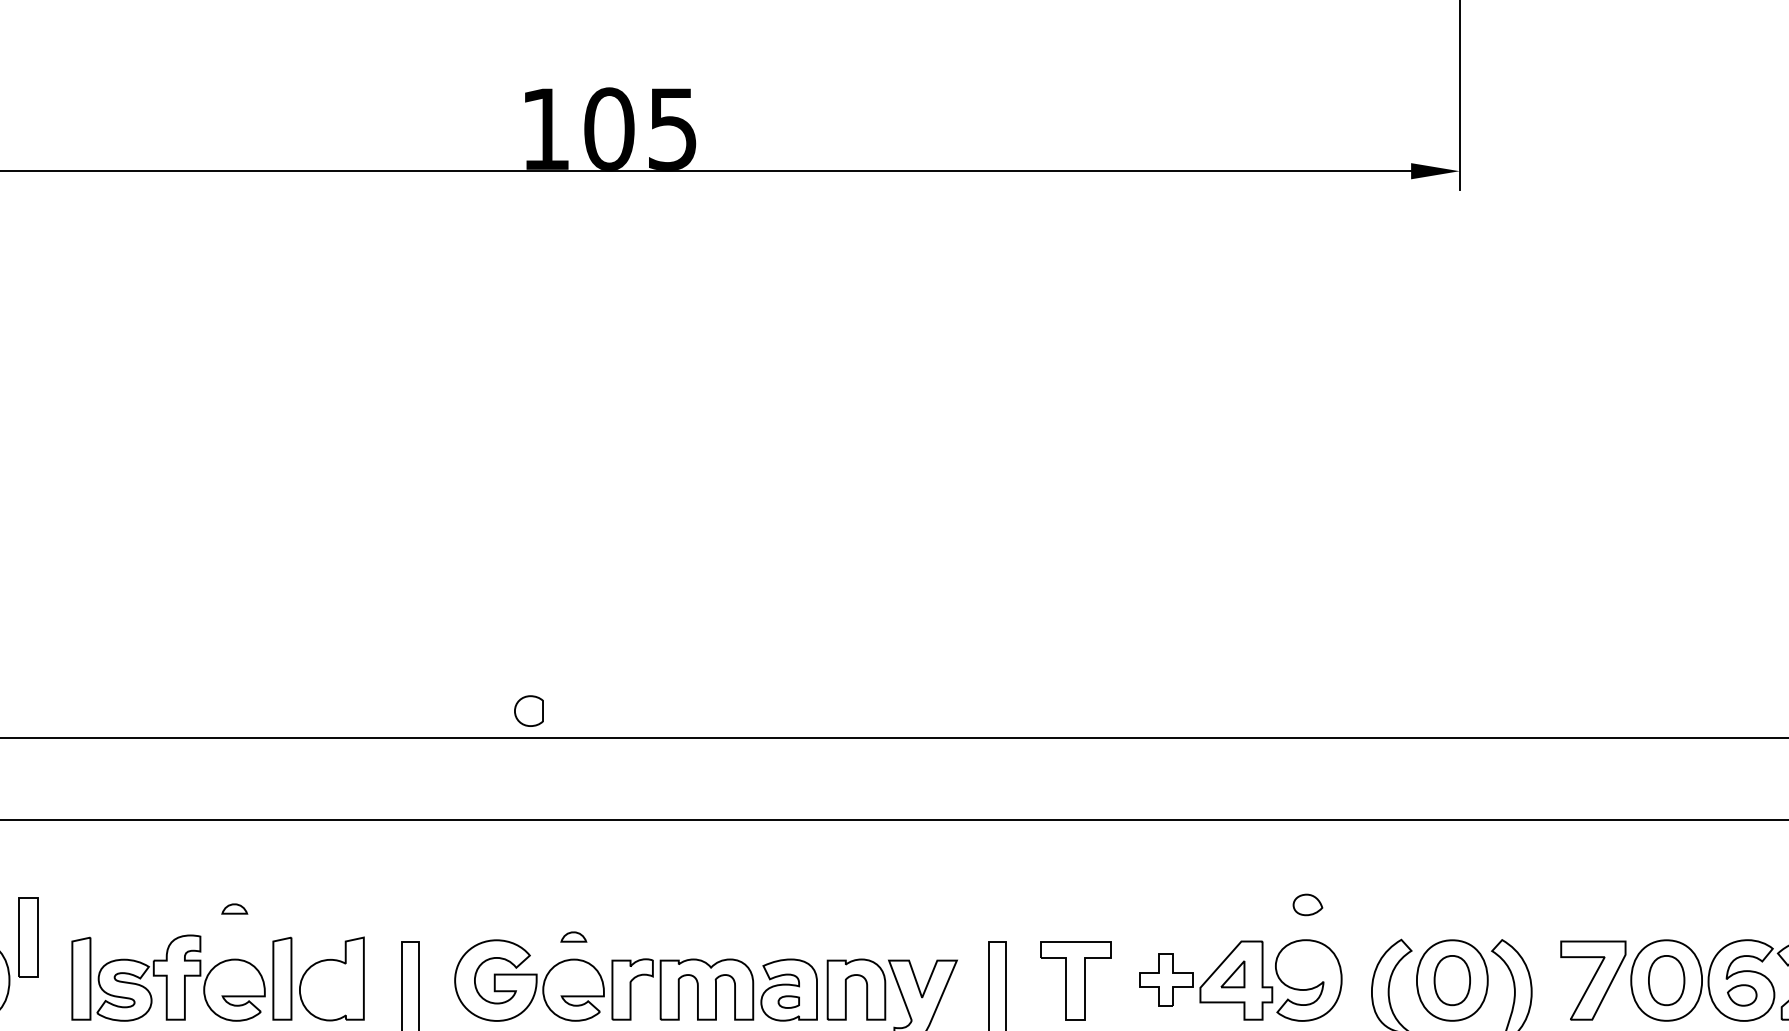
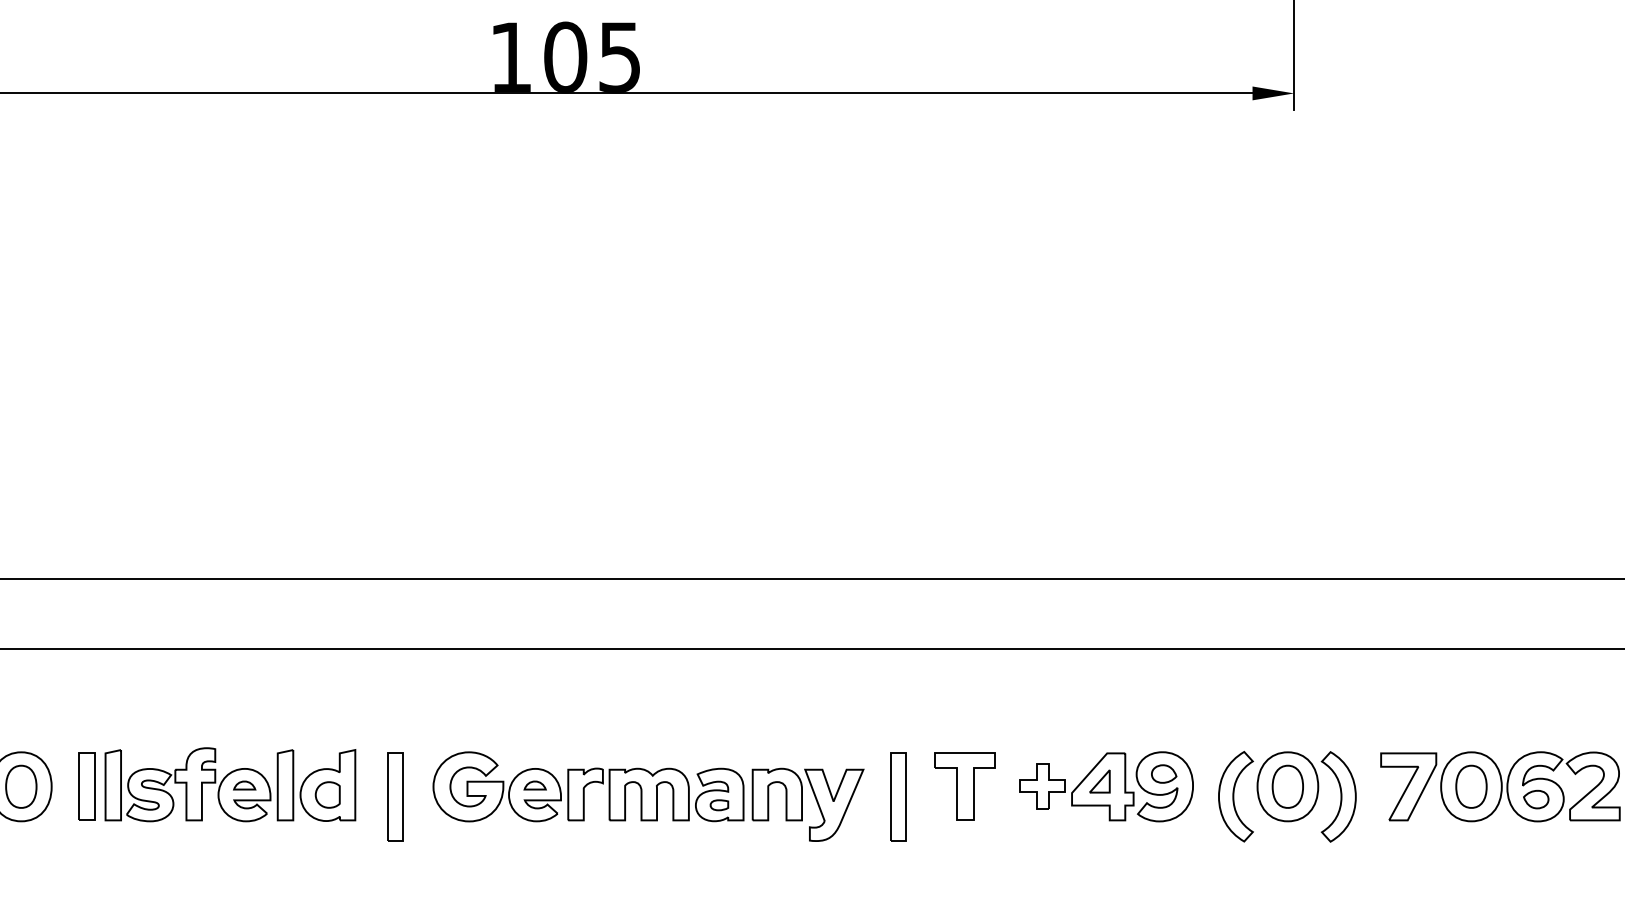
part: (528, 710) -> (327, 794), moved
part: (1308, 904) -> (1164, 773), moved
part: (234, 908) -> (244, 785), moved
part: (27, 936) -> (86, 786), moved
part: (573, 936) -> (534, 785), moved

